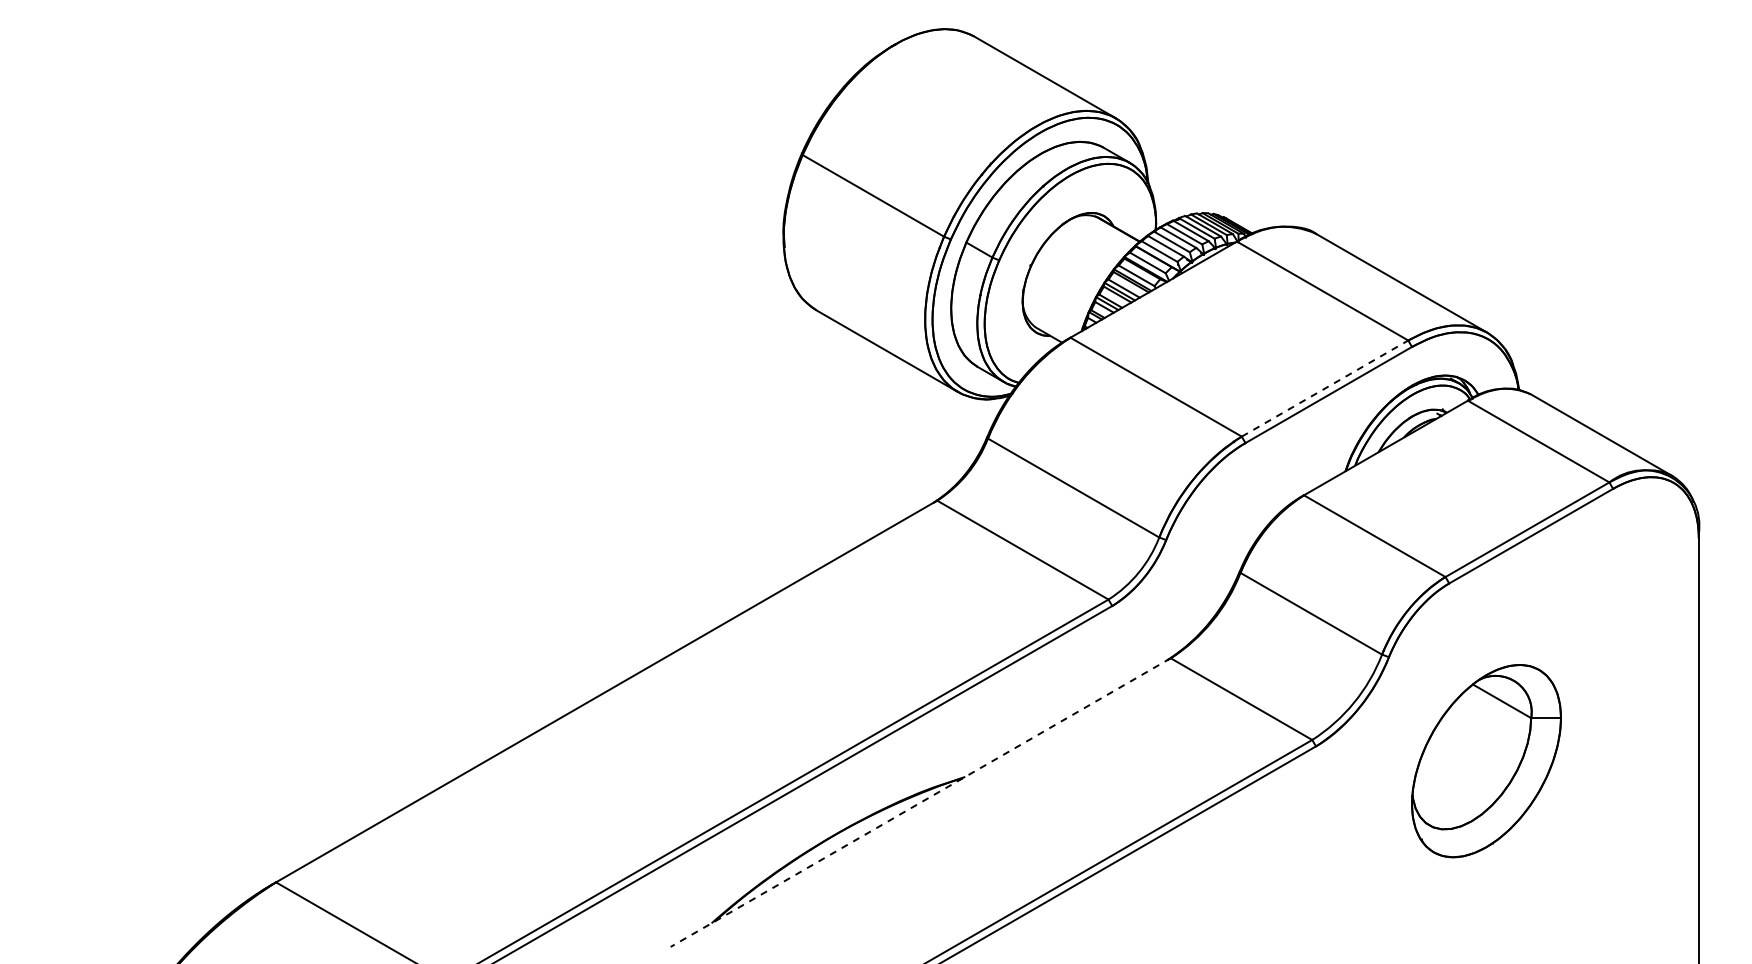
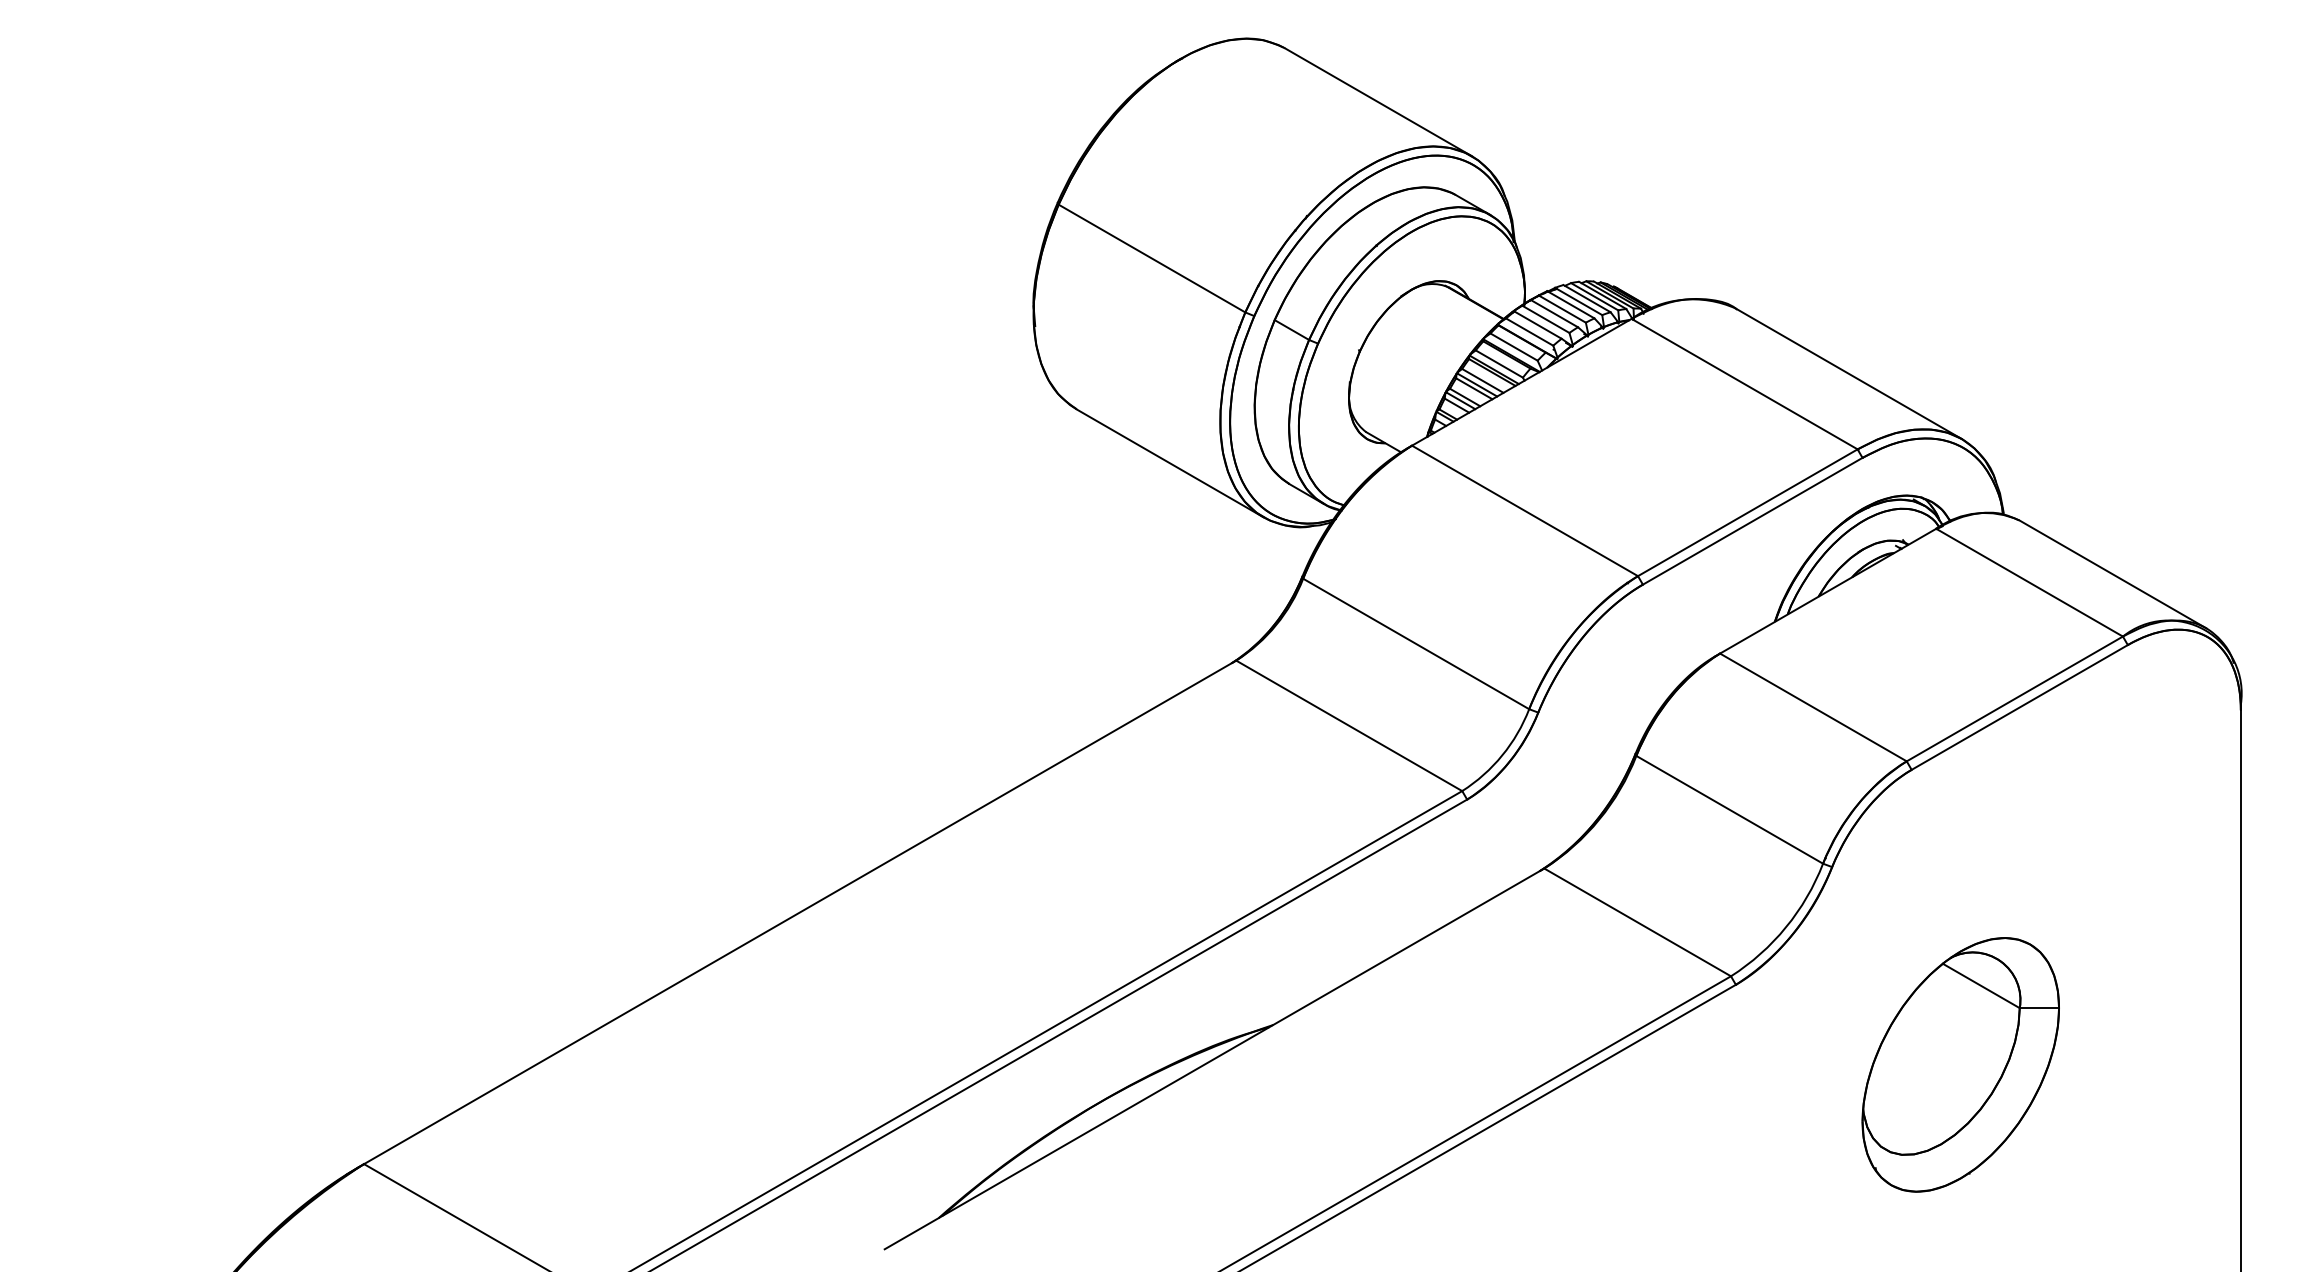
line: (1325, 388) -> (1748, 512), dashed -> solid
part: (1486, 761) -> (1960, 1065), moved
line: (920, 802) -> (1214, 1058), dashed -> solid

